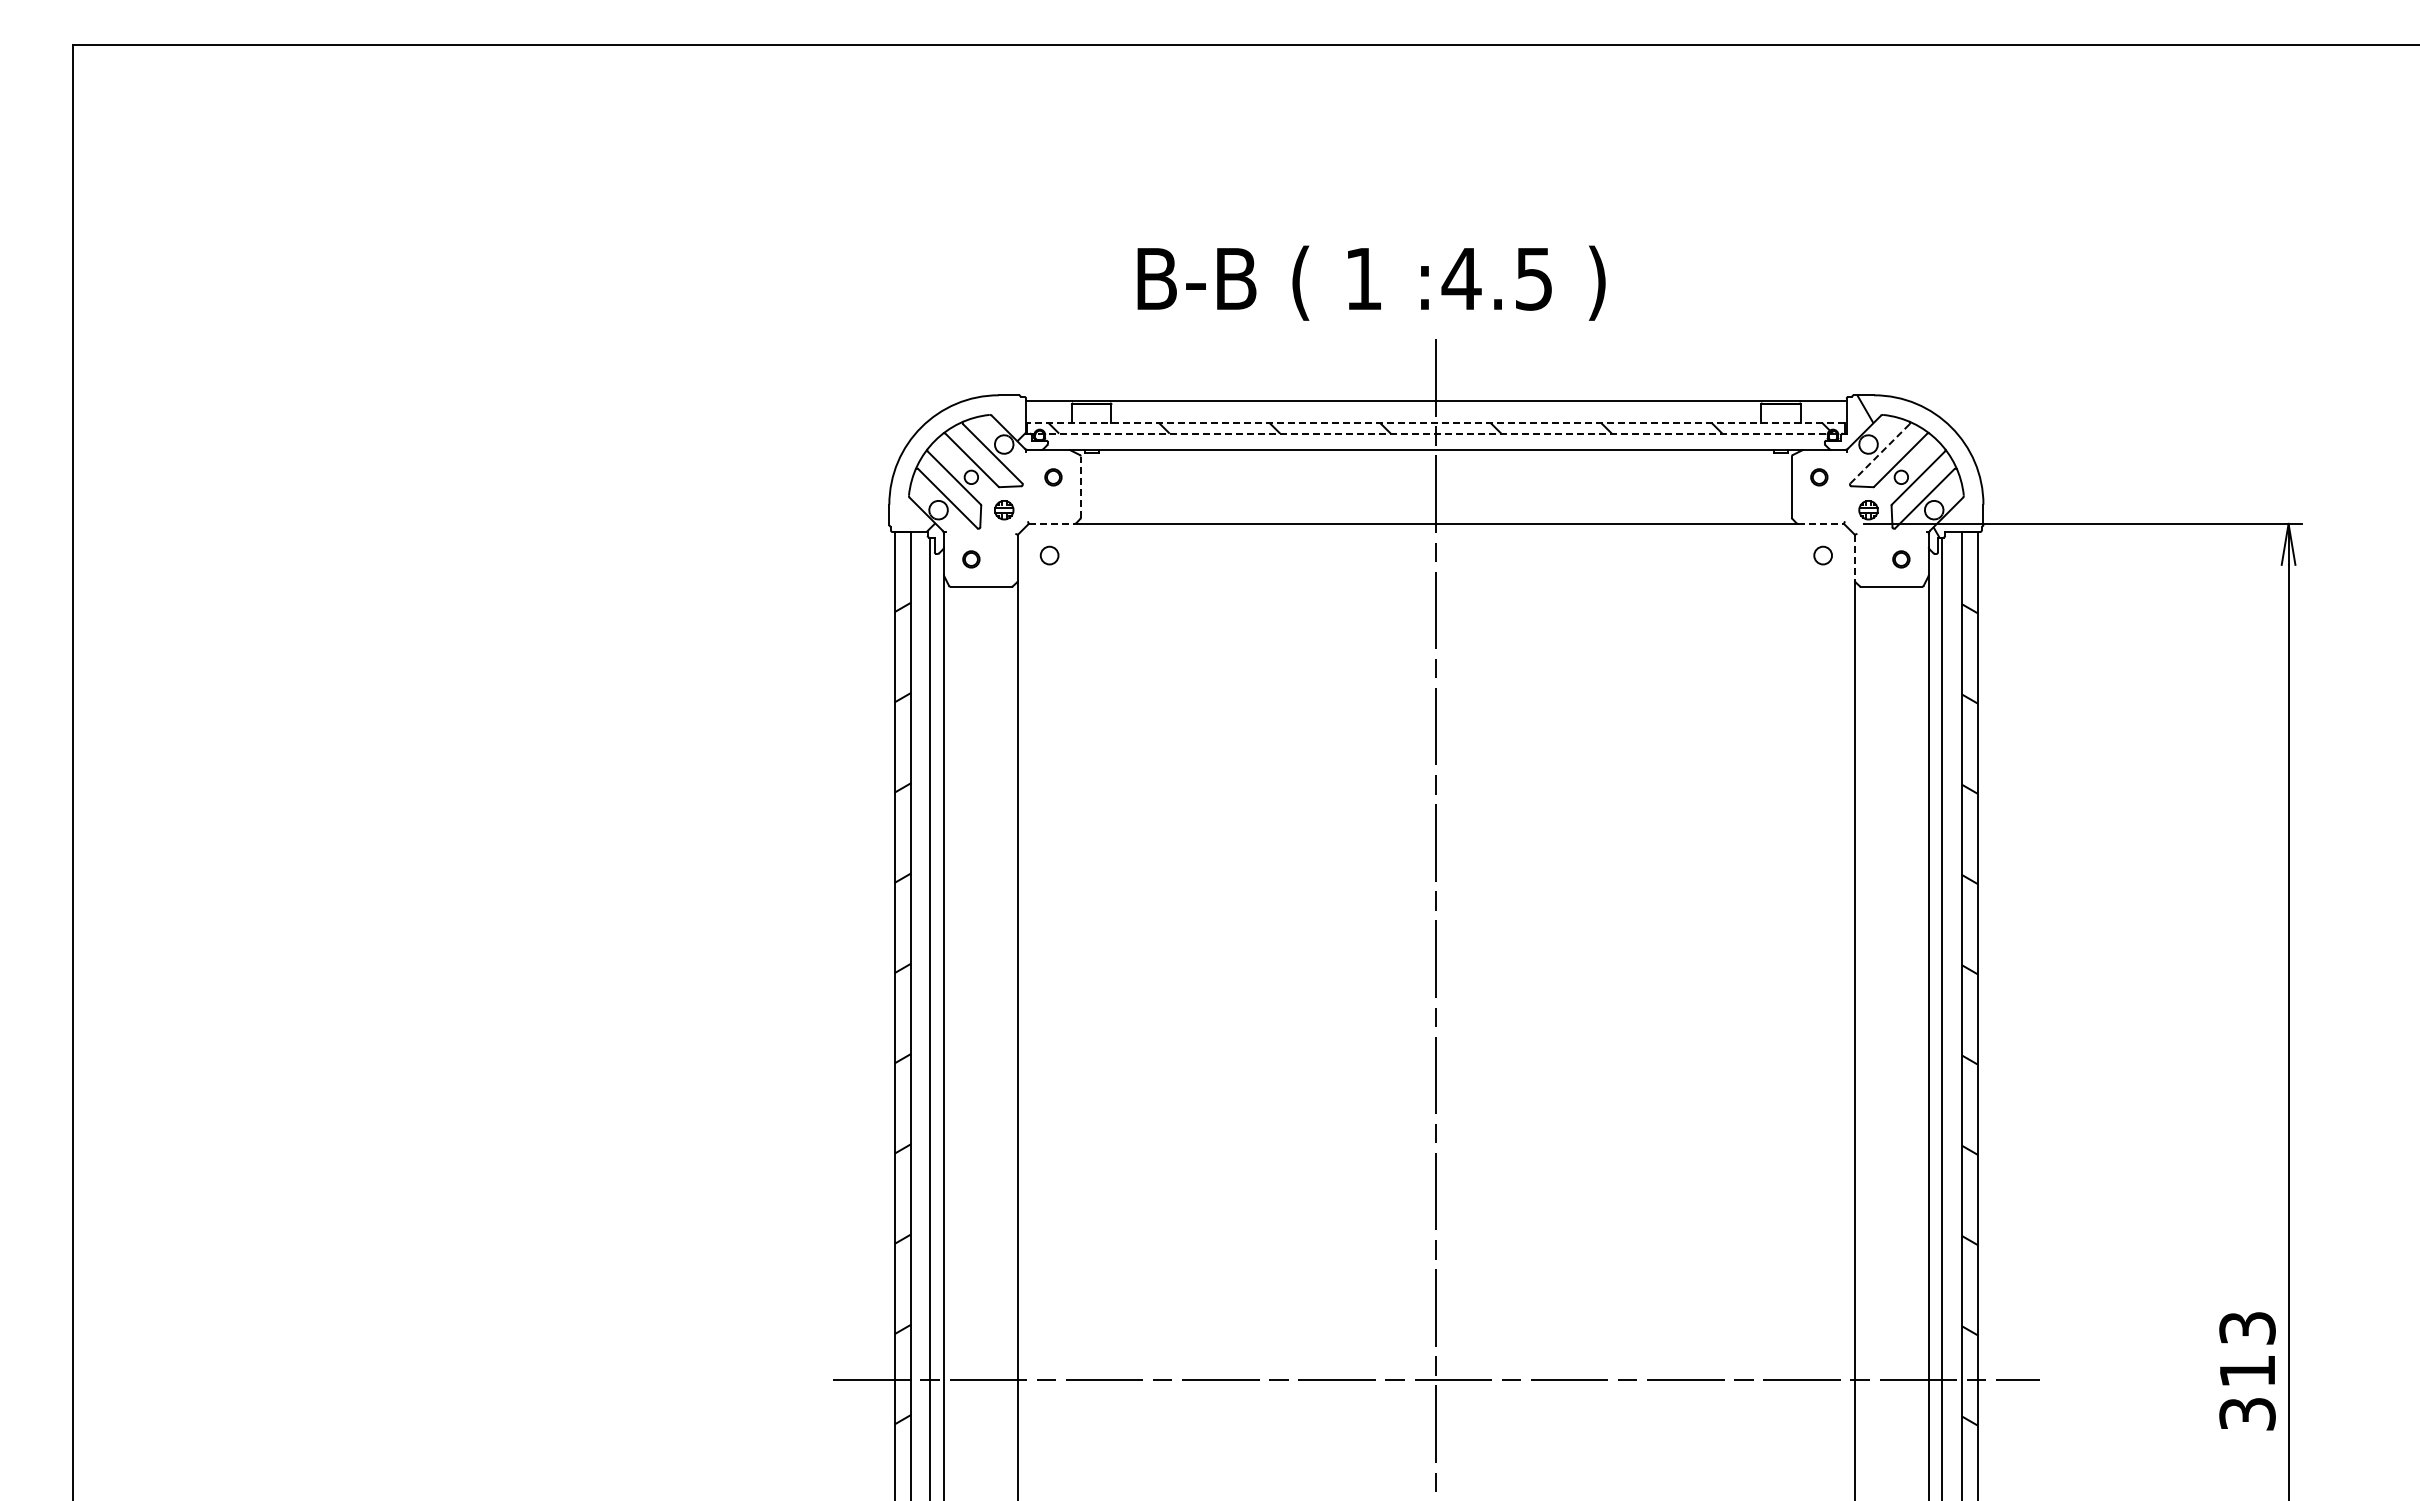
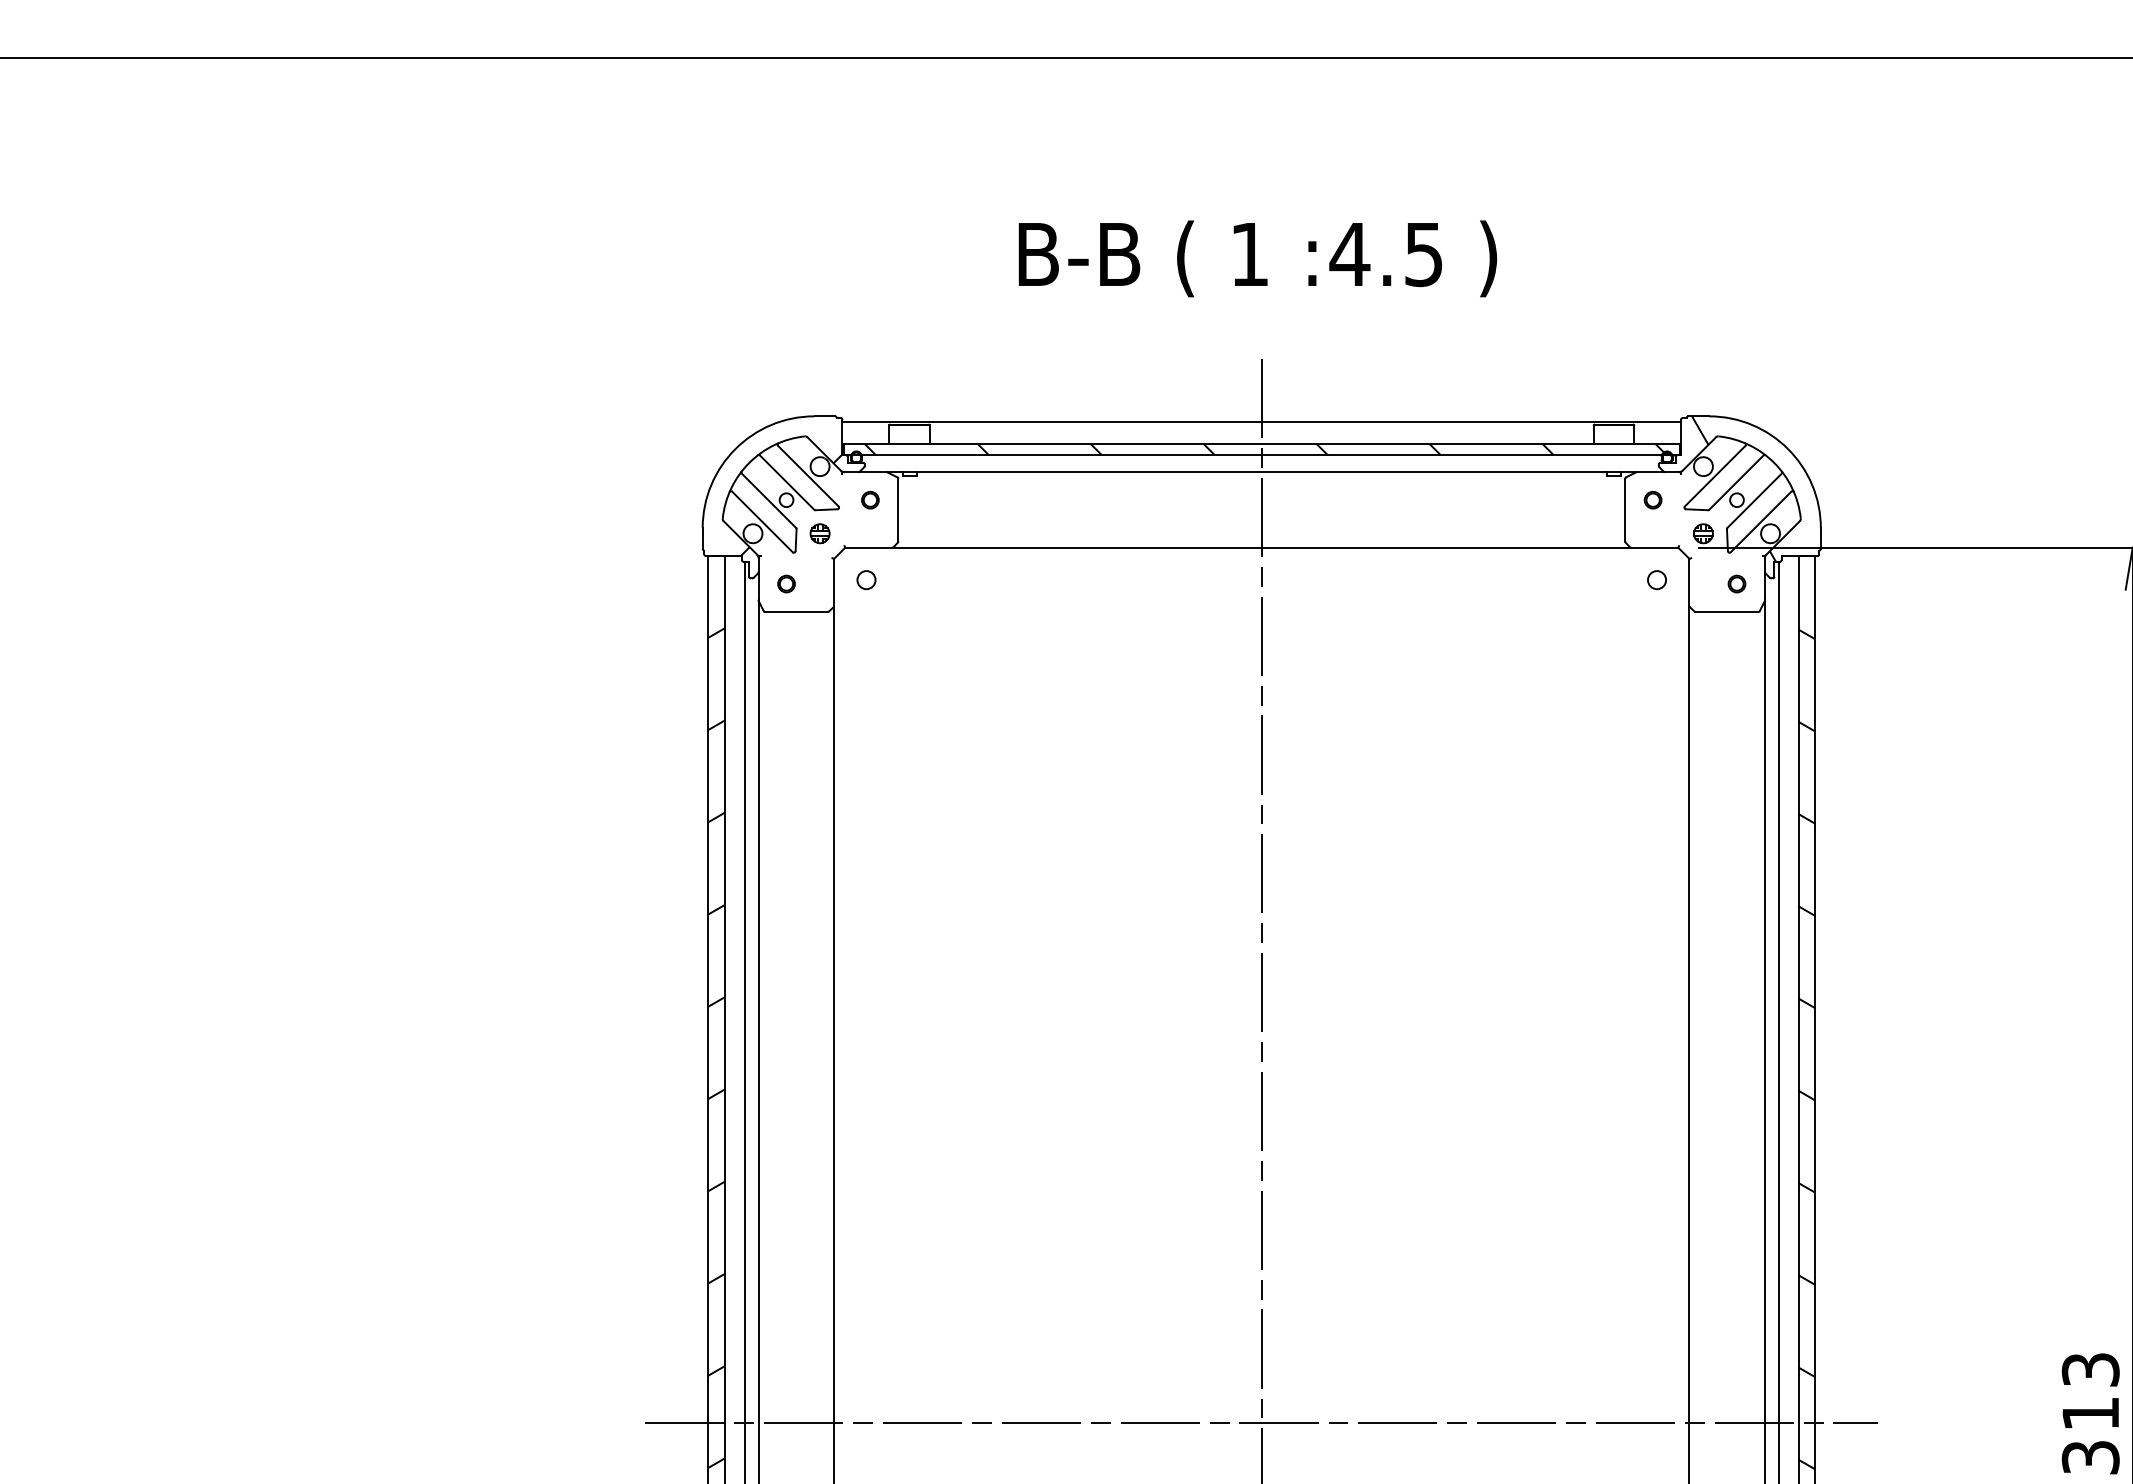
text: (1371, 282) -> (1257, 258), moved
line: (1436, 422) -> (1261, 444), dashed -> solid
line: (1436, 433) -> (1261, 455), dashed -> solid
line: (1880, 453) -> (1715, 475), dashed -> solid
line: (1080, 487) -> (898, 510), dashed -> solid
line: (1052, 523) -> (869, 547), dashed -> solid
line: (1821, 523) -> (1655, 547), dashed -> solid
line: (1854, 558) -> (1689, 583), dashed -> solid

